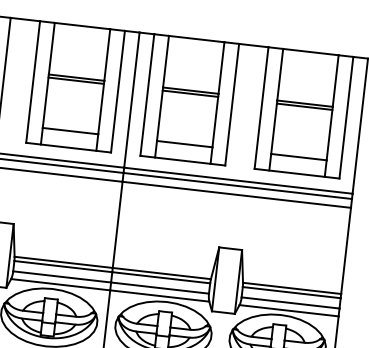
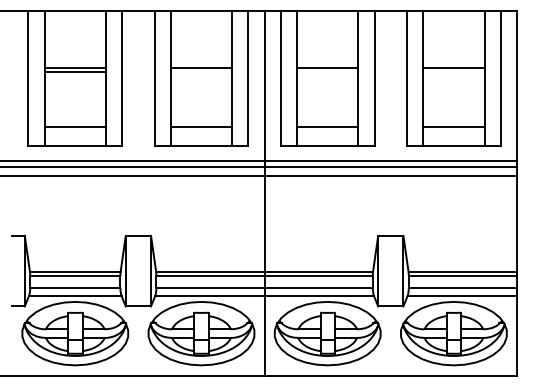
line: (76, 80) -> (201, 71), removed
line: (190, 93) -> (327, 71), removed
line: (304, 106) -> (453, 71), removed

